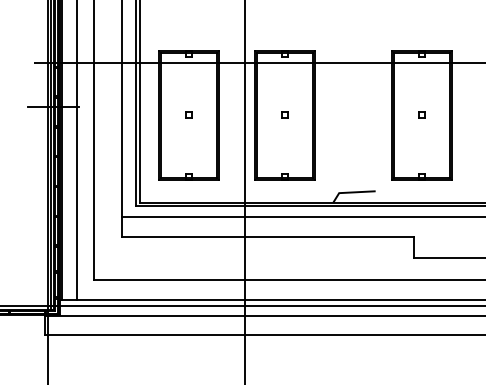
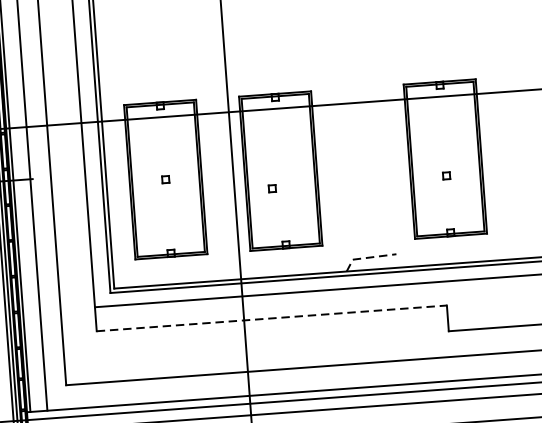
part: (284, 114) -> (272, 187), moved
part: (421, 114) -> (445, 174), moved
line: (351, 192) -> (367, 257), solid -> dashed
line: (268, 236) -> (271, 317), solid -> dashed

